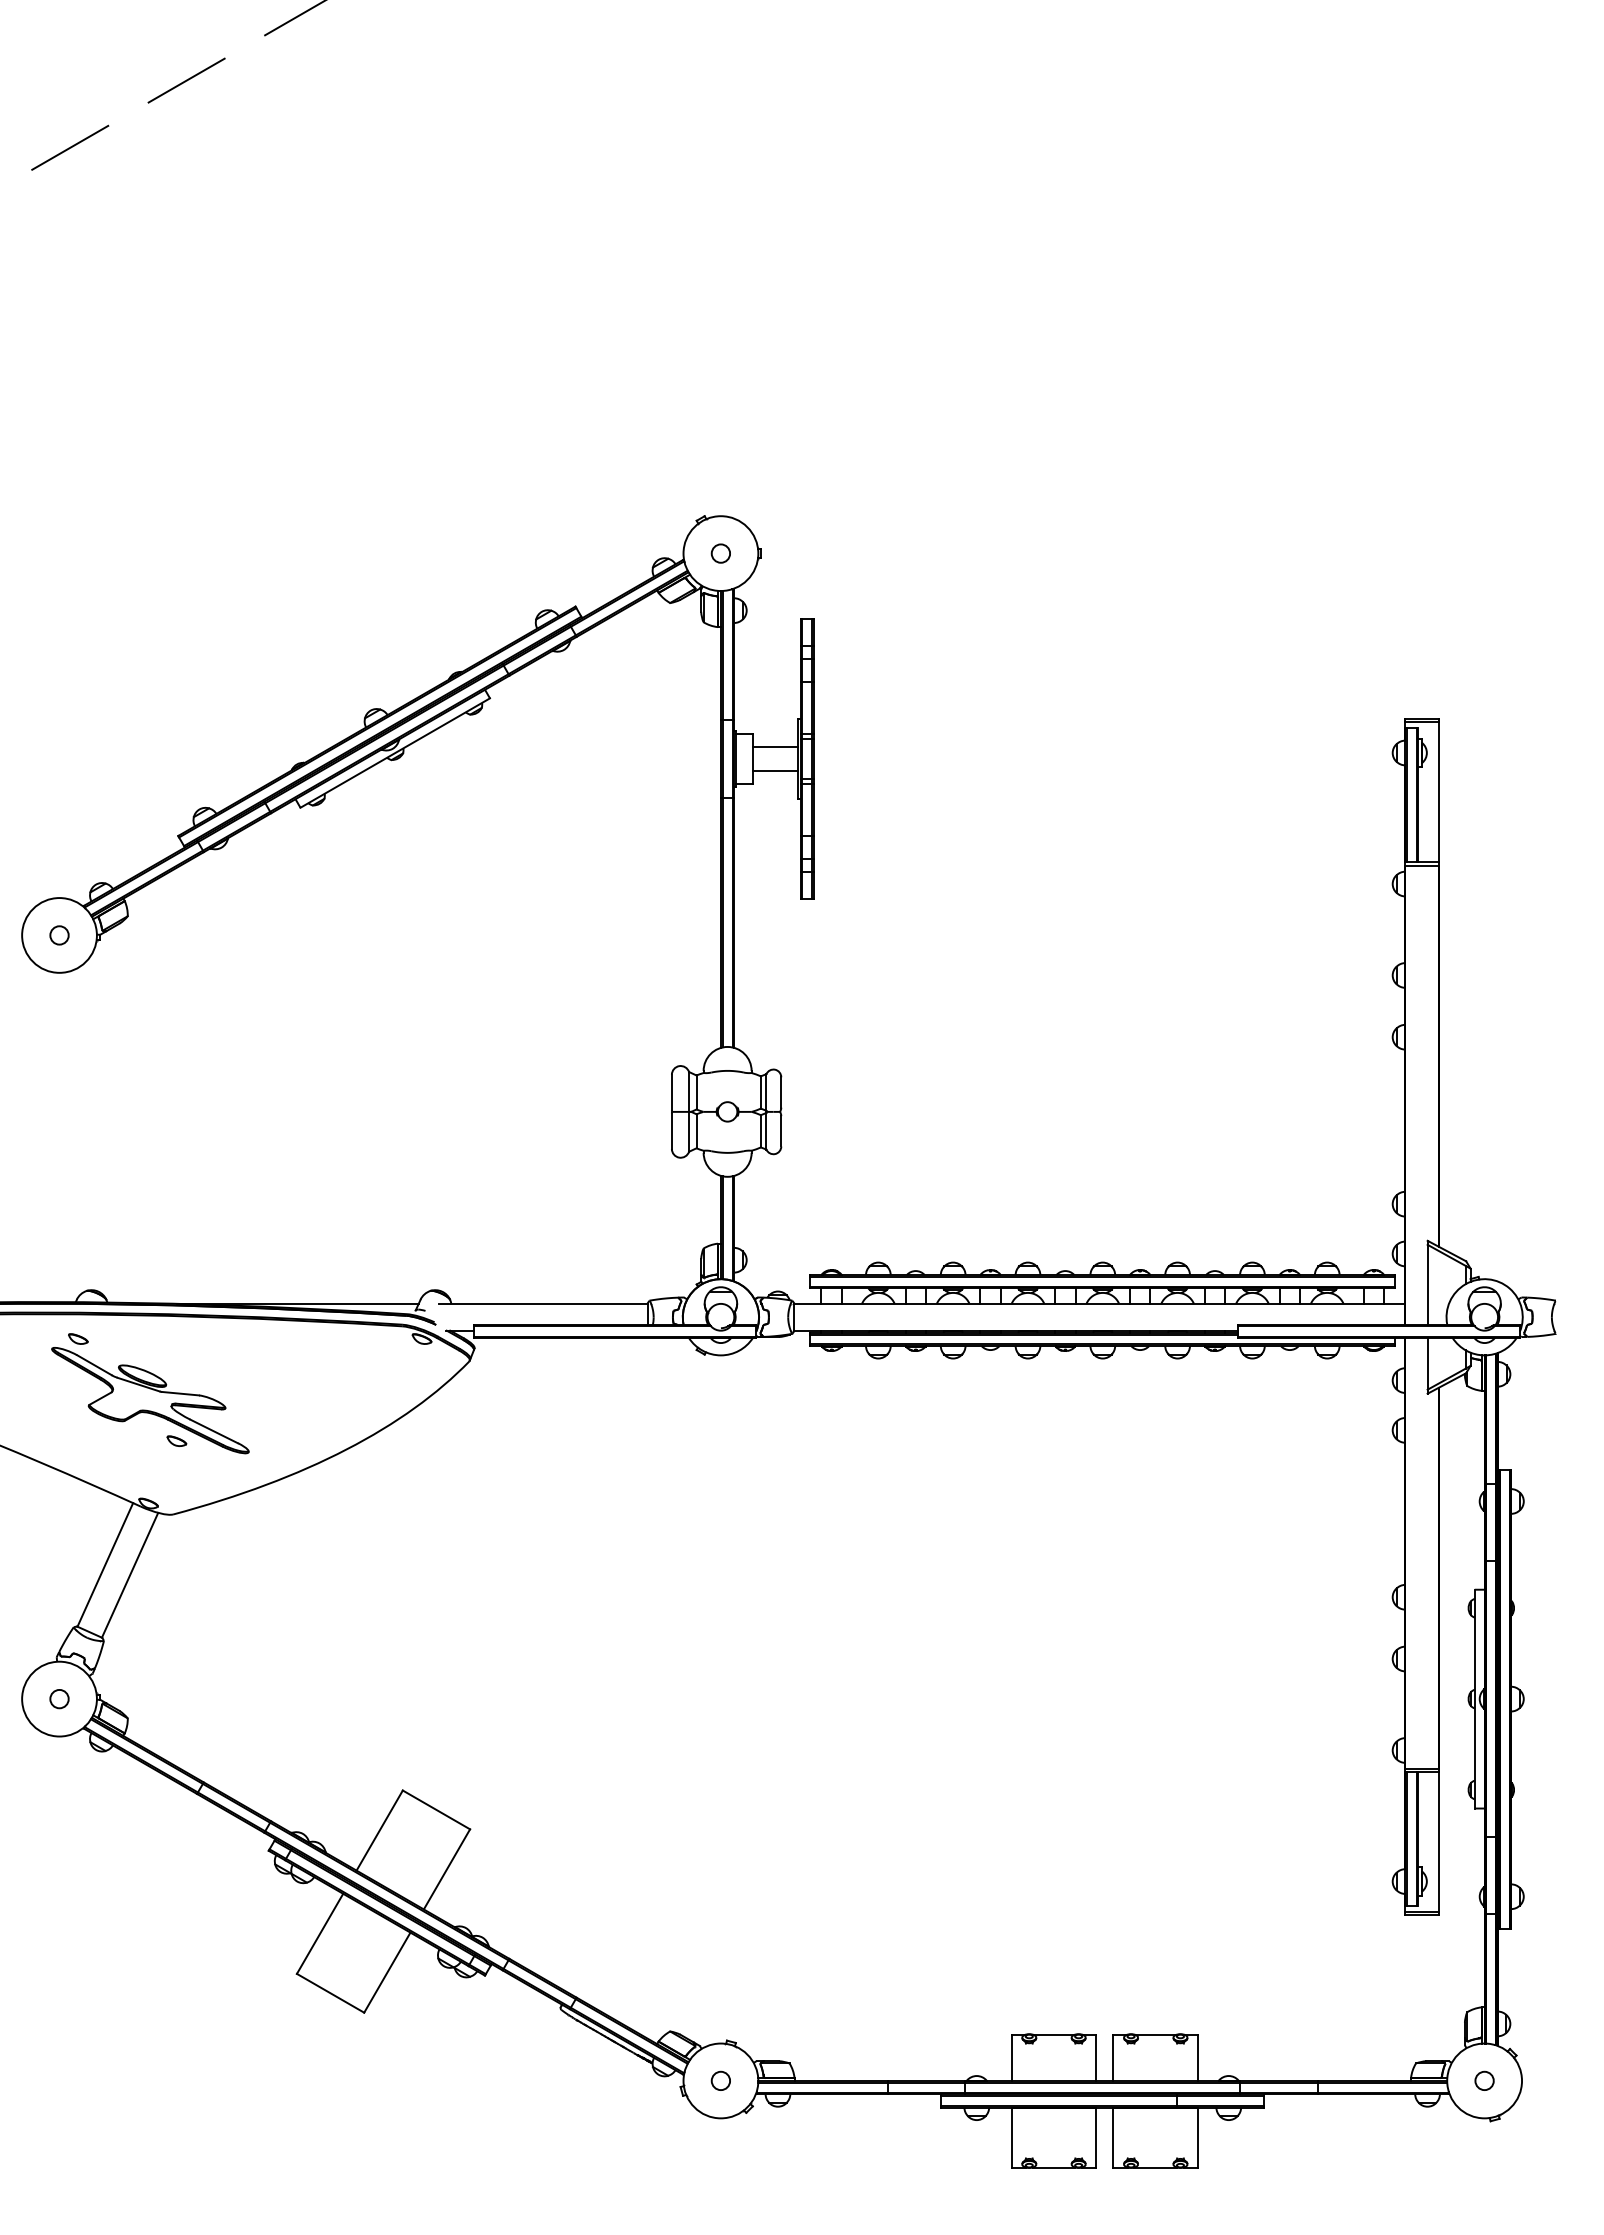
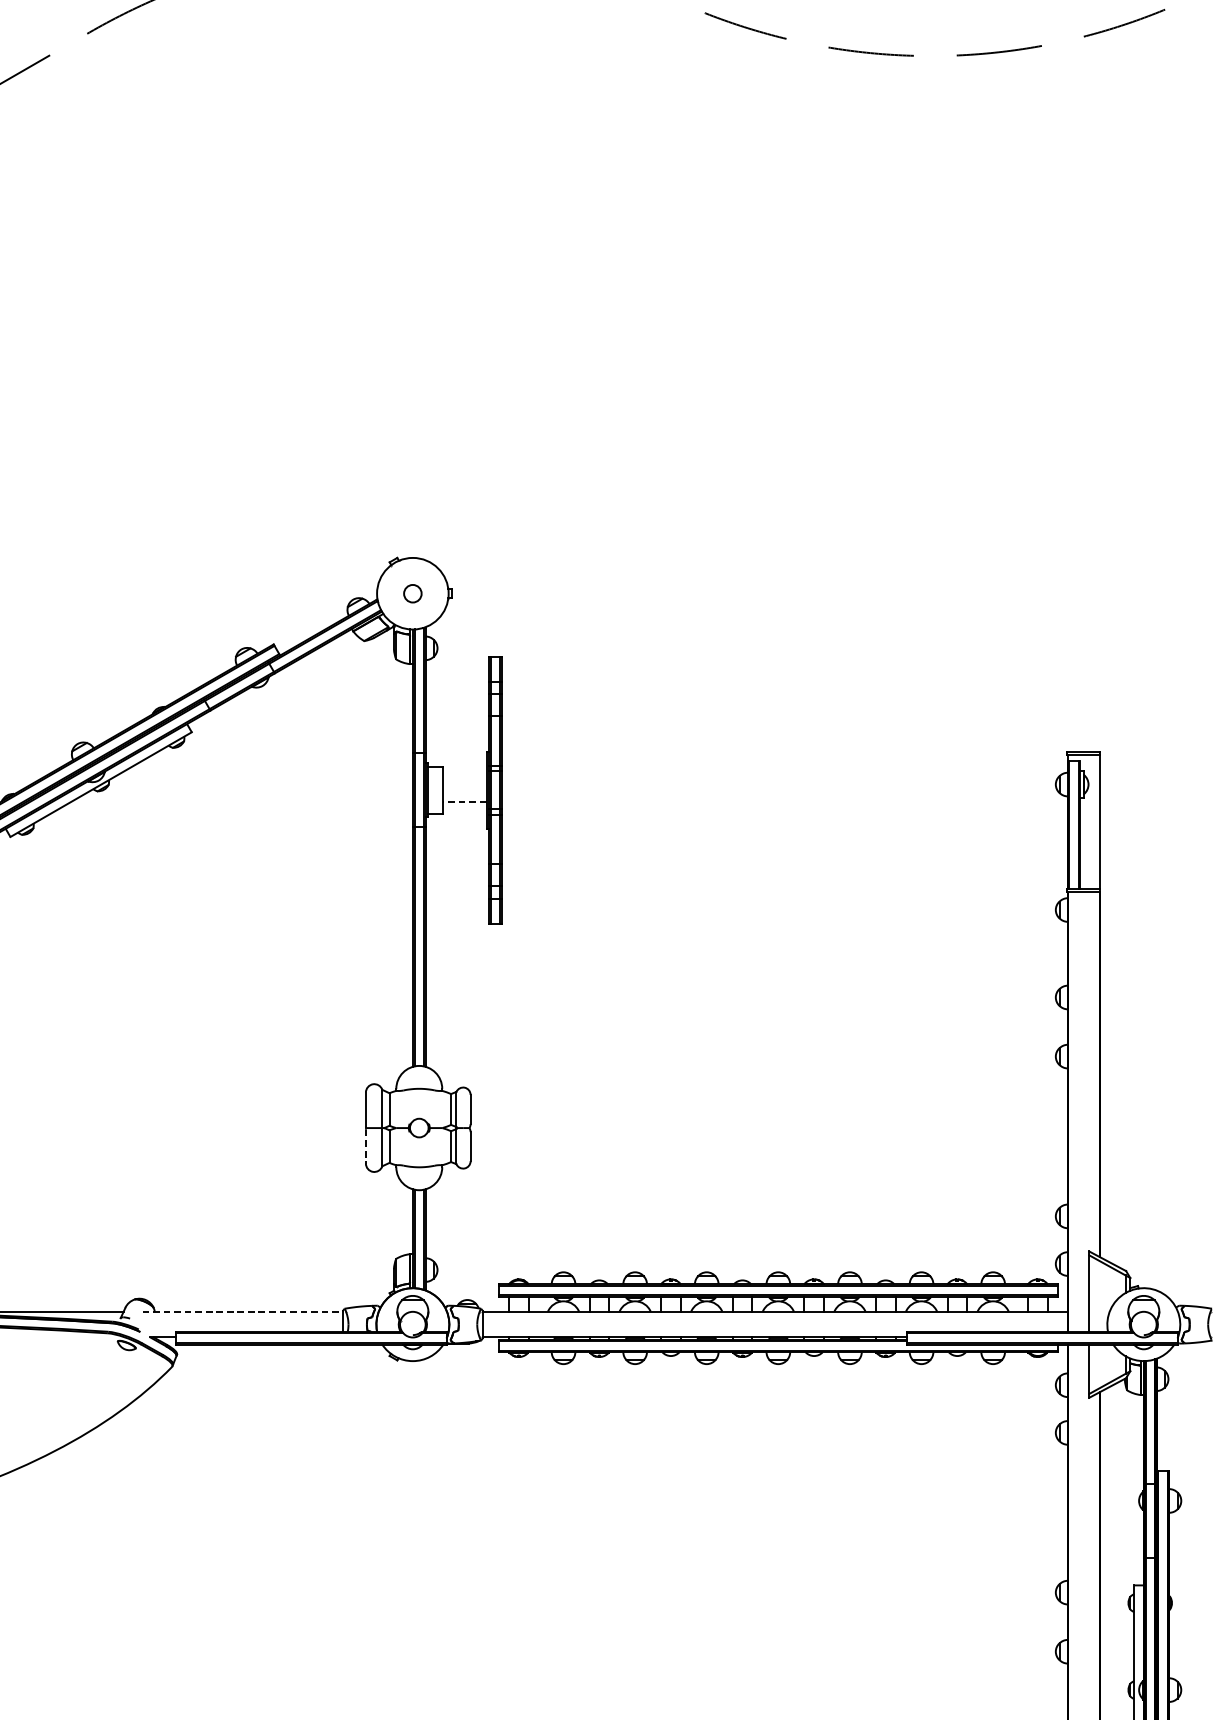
line: (774, 747) -> (464, 779), removed
line: (775, 770) -> (465, 801), solid -> dashed
line: (671, 1131) -> (365, 1146), solid -> dashed
line: (543, 1303) -> (243, 1311), solid -> dashed

